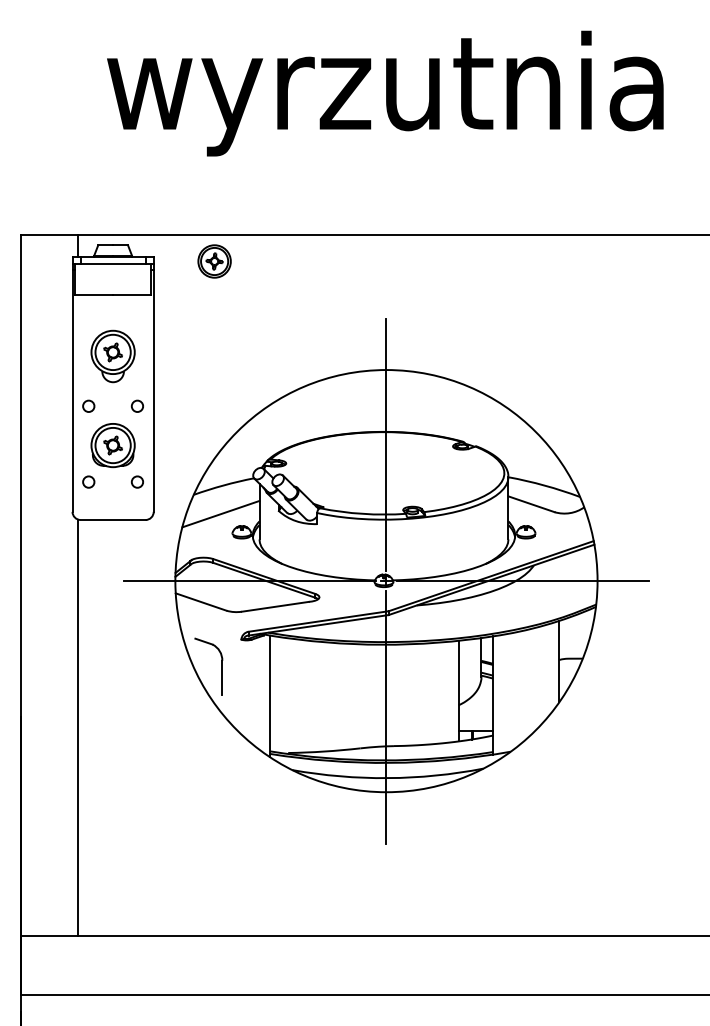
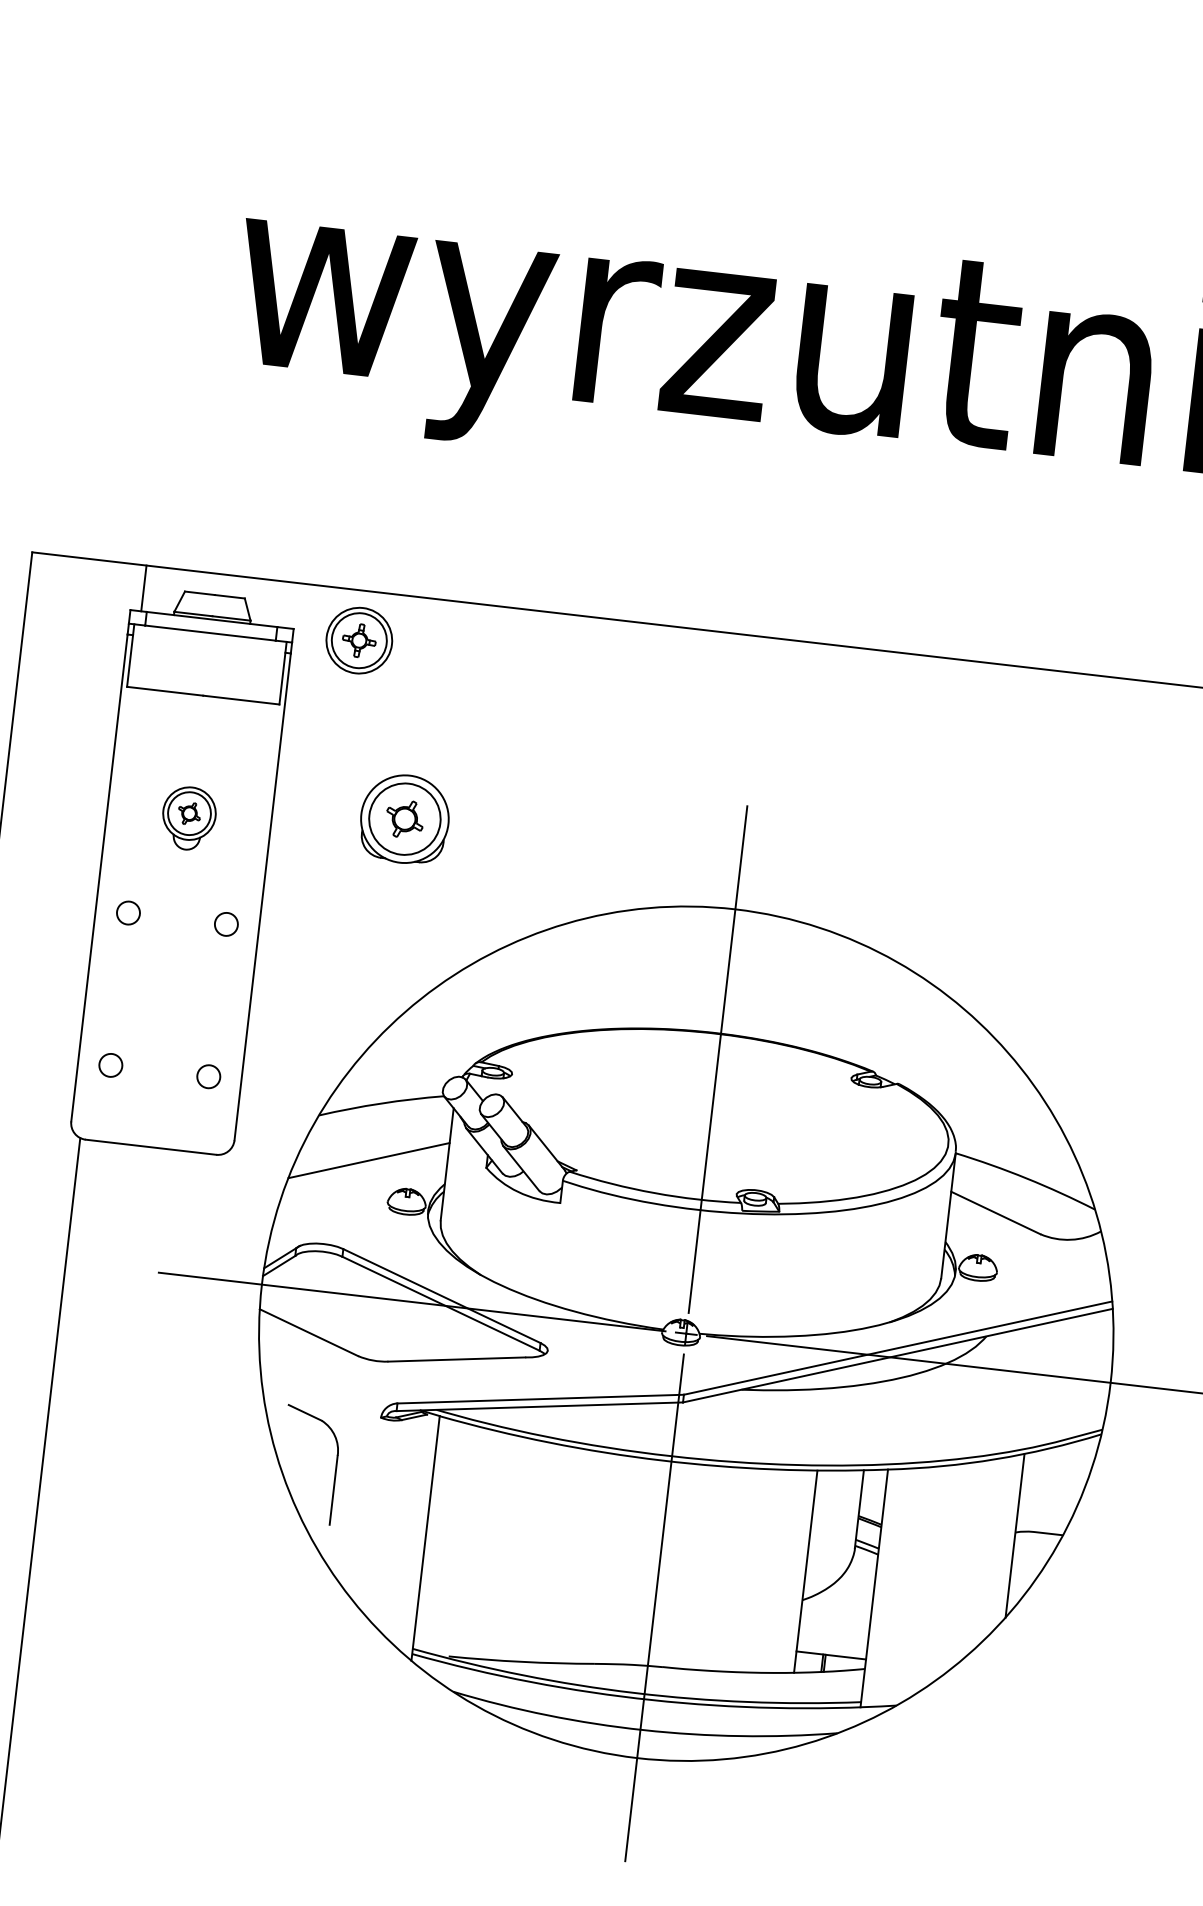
part: (214, 261) -> (359, 640), moved
part: (112, 356) -> (187, 818), size x0.6
part: (112, 445) -> (403, 818), moved

